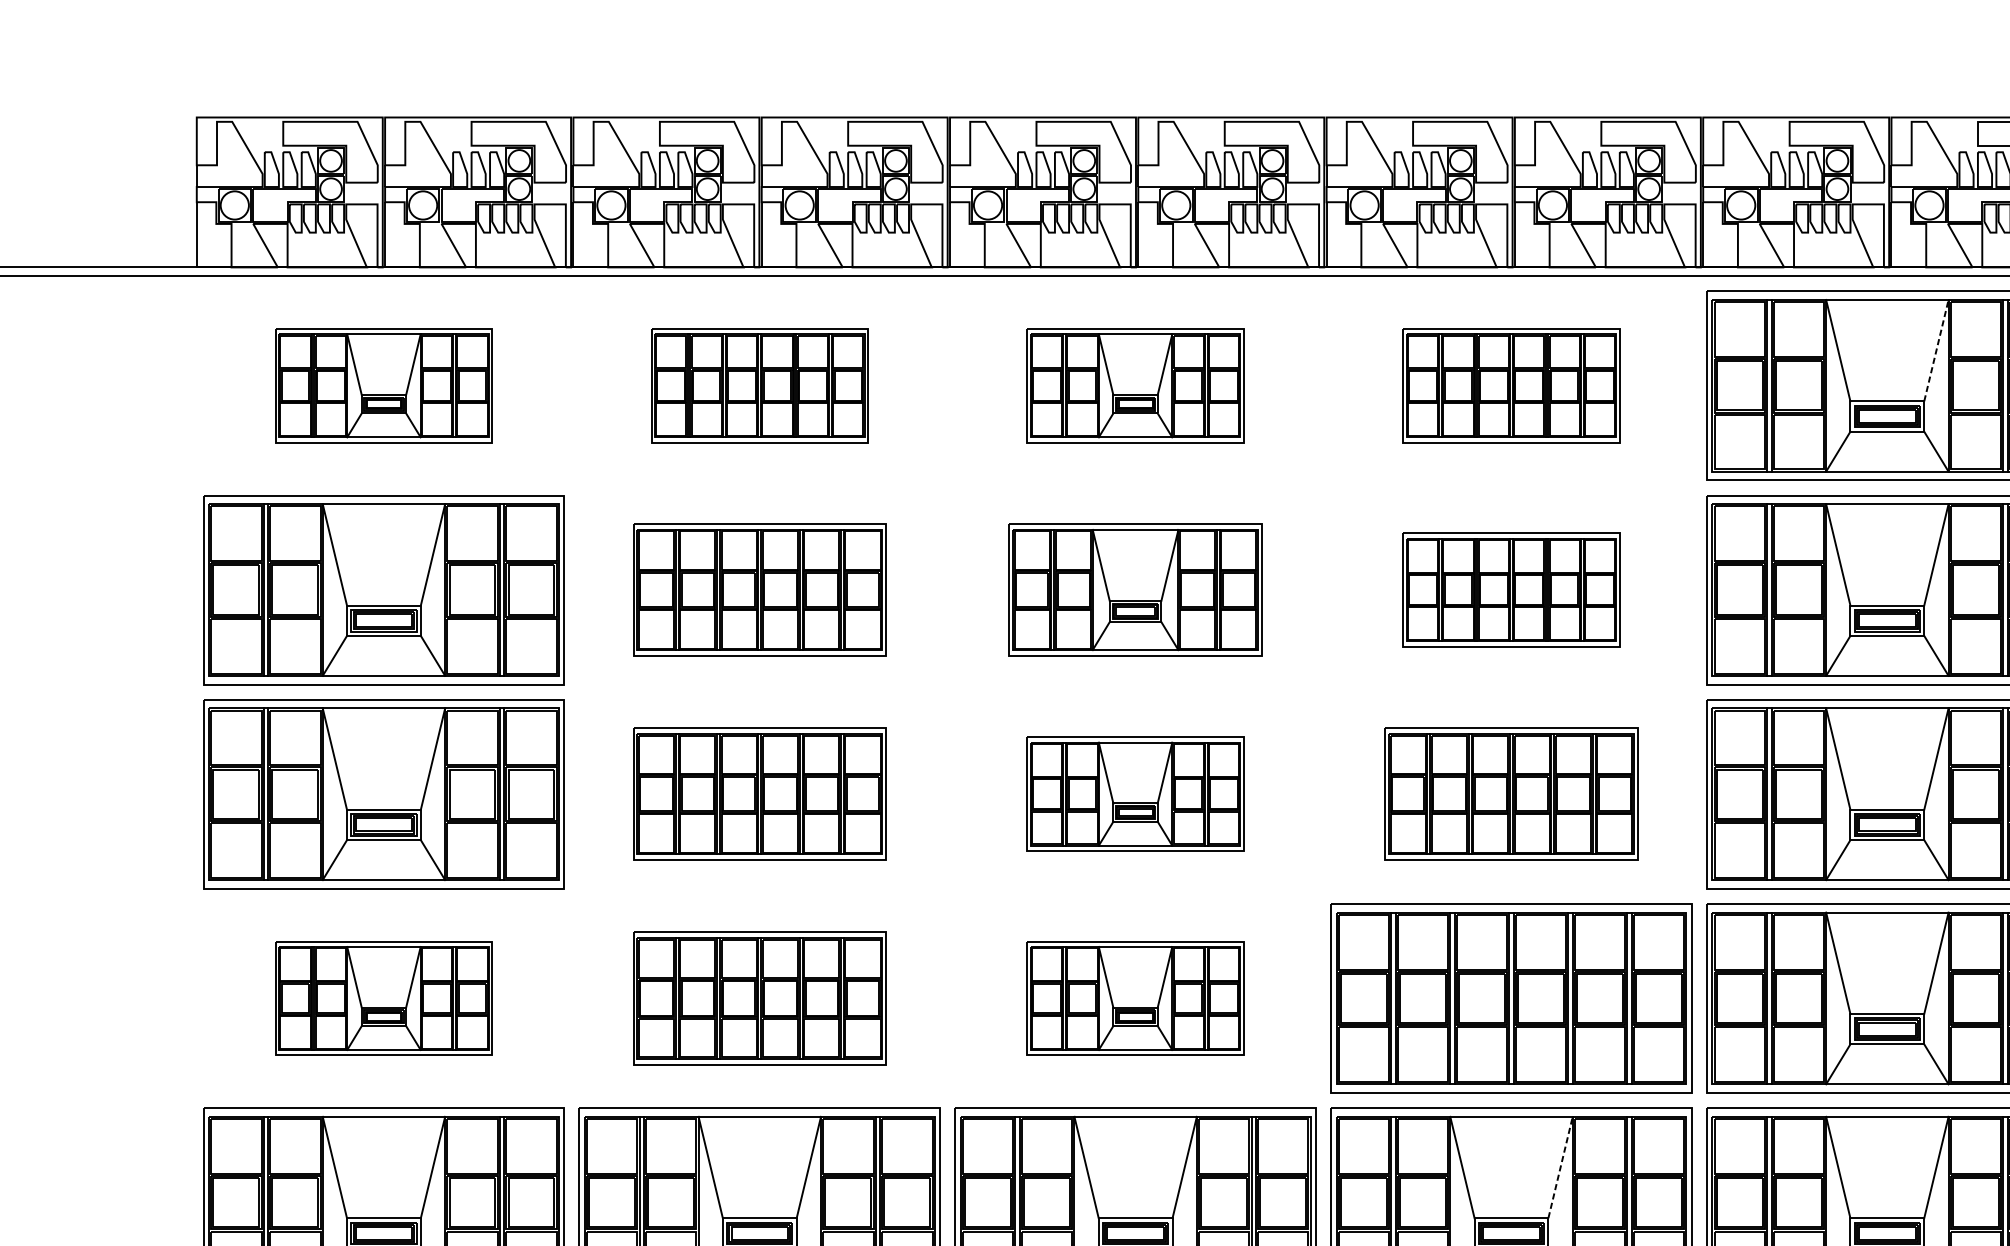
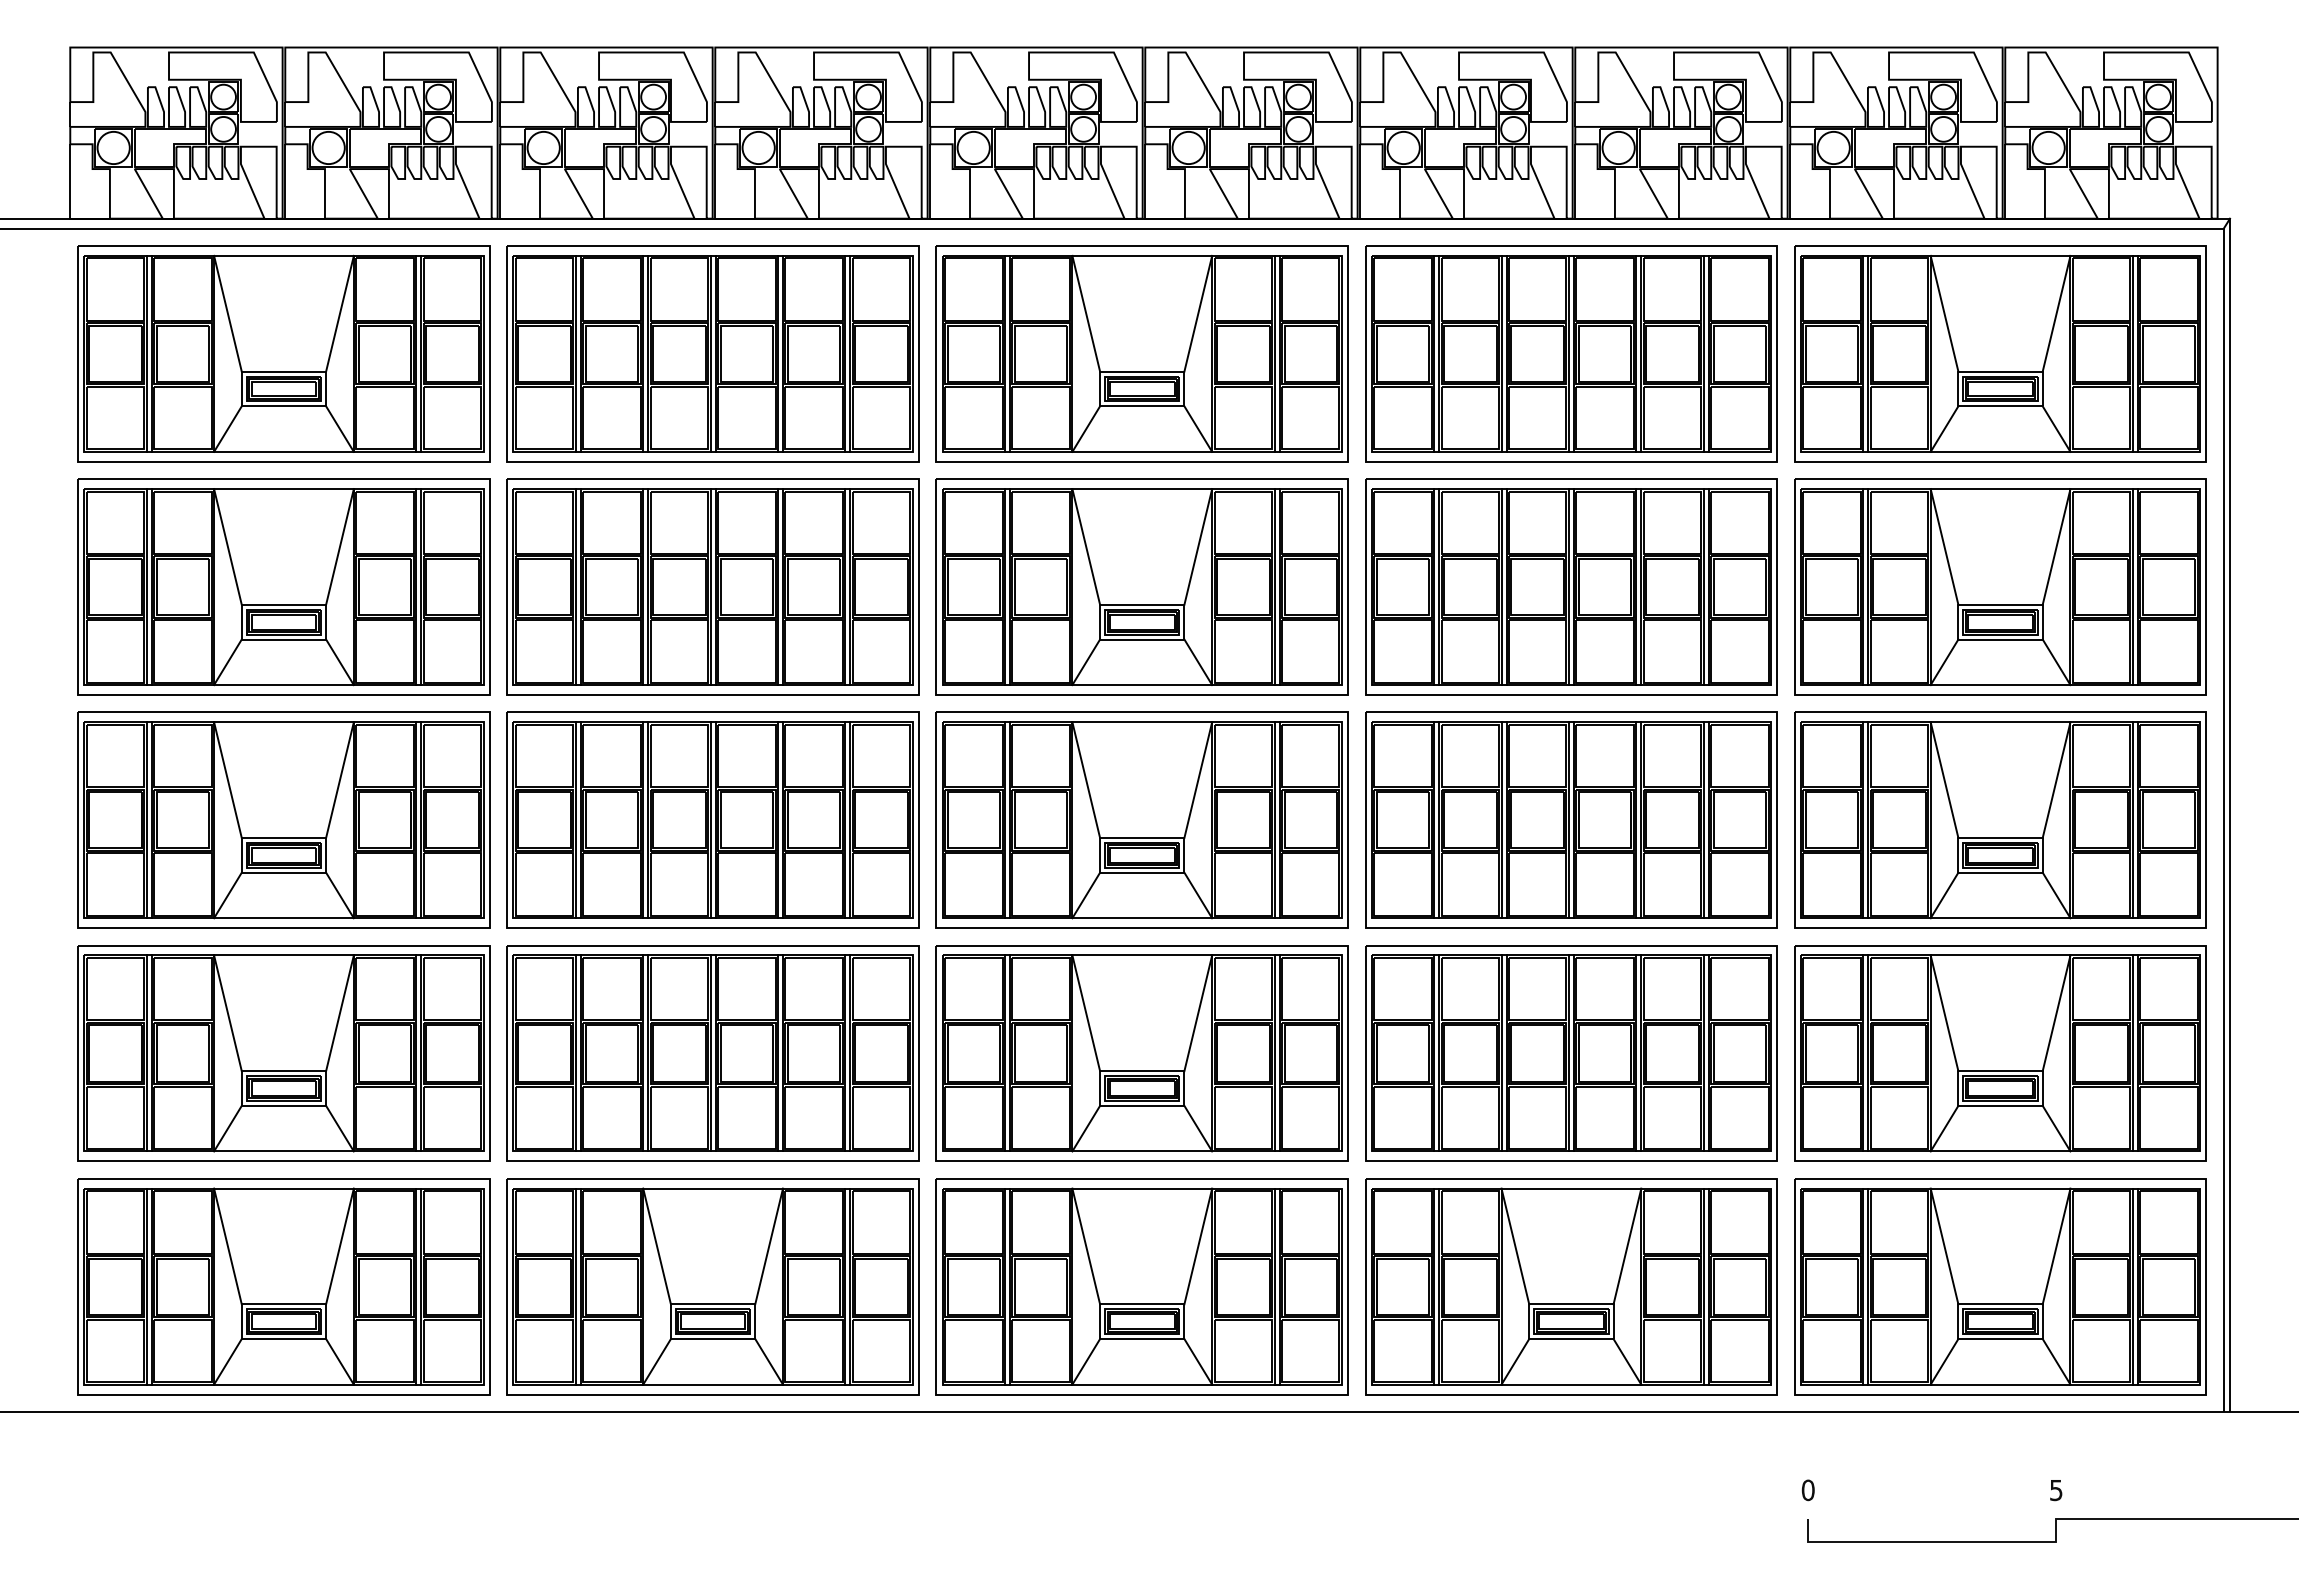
line: (1936, 350) -> (2056, 313), dashed -> solid
part: (383, 385) -> (283, 353), size x1.67
part: (759, 385) -> (712, 353), size x1.67
part: (1134, 385) -> (1141, 353), size x1.67
part: (1511, 385) -> (1571, 353), size x1.67
part: (759, 589) -> (712, 586), size x1.43
part: (1134, 589) -> (1141, 586), size x1.43
part: (1511, 589) -> (1571, 586), size x1.67
part: (759, 793) -> (712, 819), size x1.43
part: (1134, 793) -> (1141, 819), size x1.67
part: (1511, 793) -> (1571, 819), size x1.43
part: (383, 998) -> (283, 1053), size x1.67
part: (759, 998) -> (712, 1053), size x1.43
part: (1134, 998) -> (1141, 1053), size x1.67
line: (1560, 1166) -> (1627, 1245), dashed -> solid

